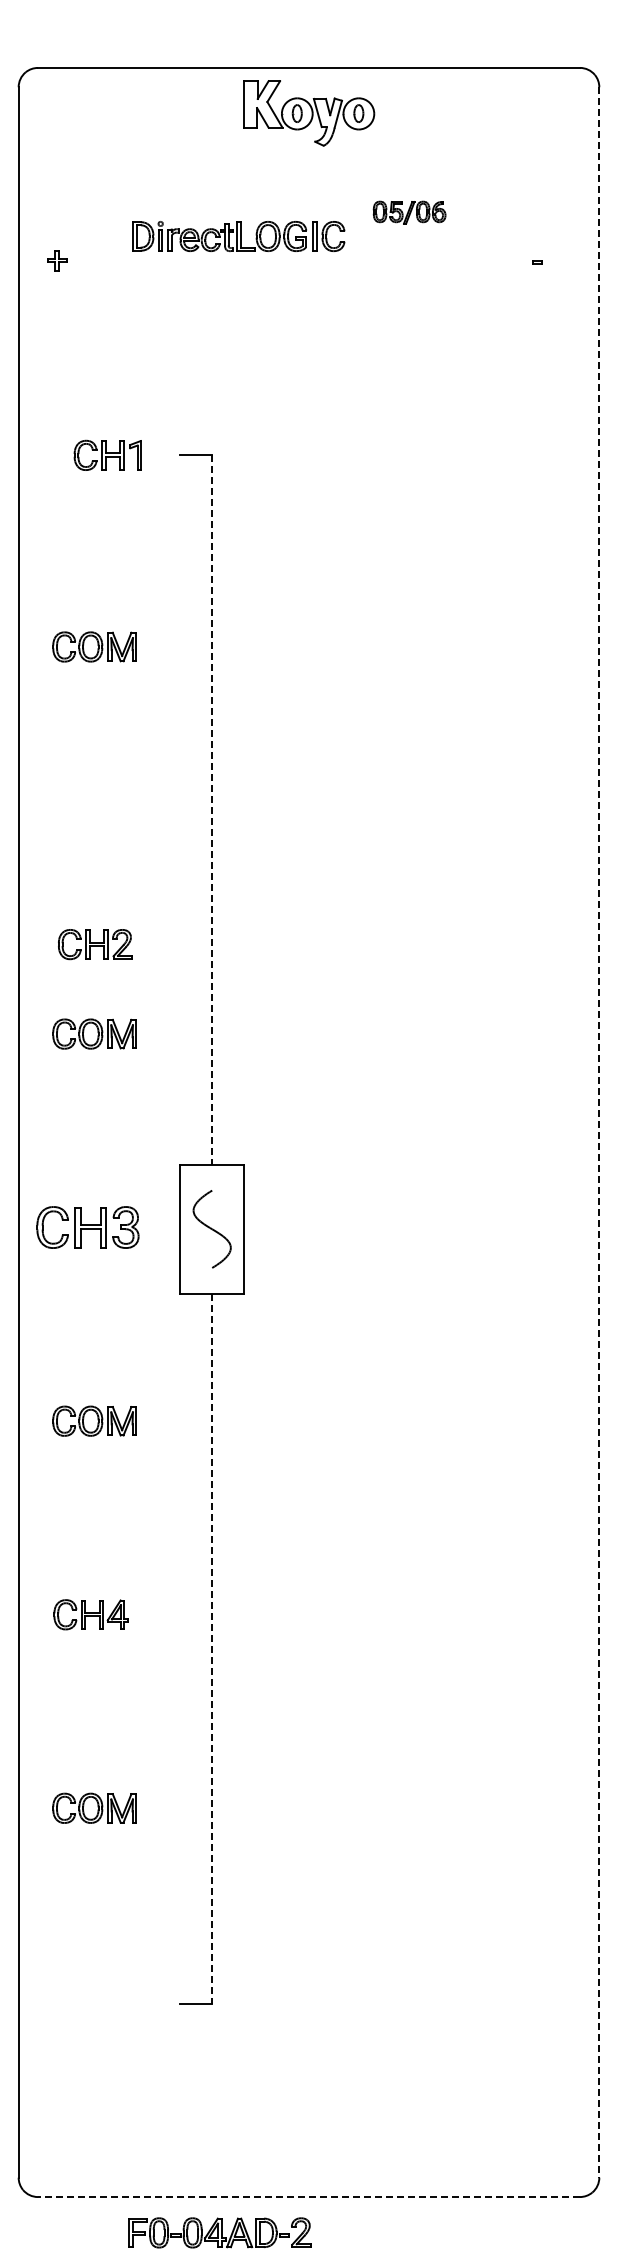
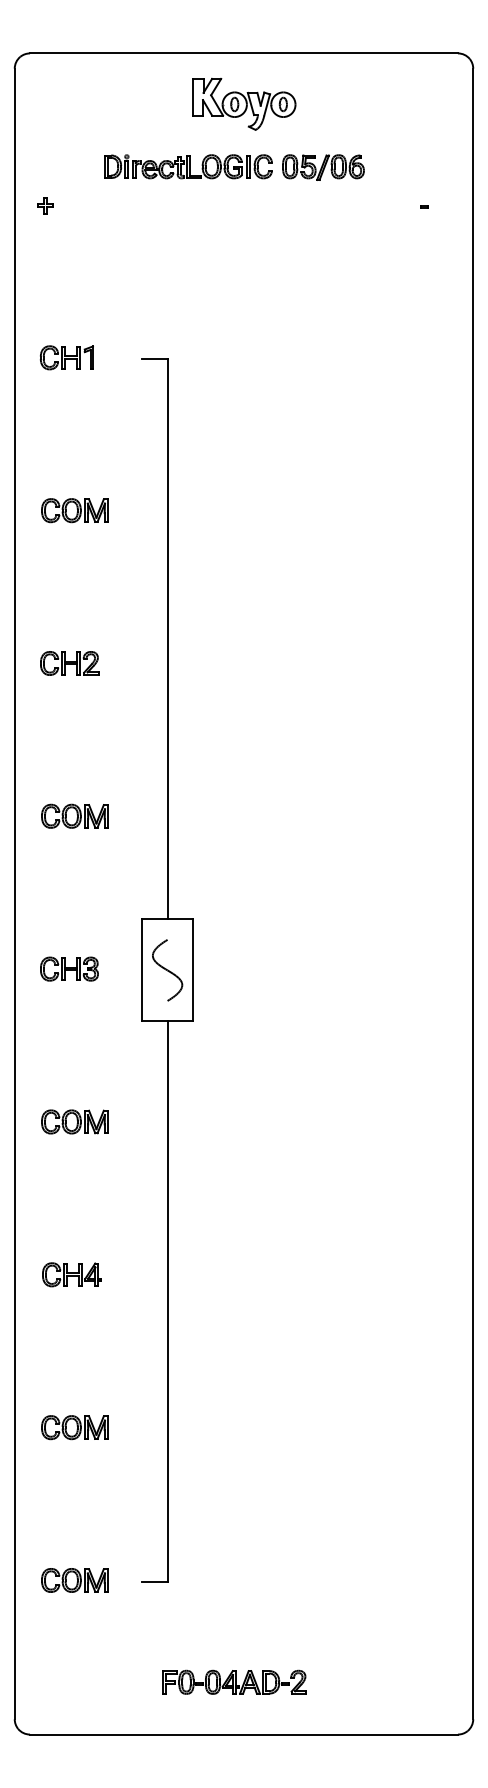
part: (309, 113) -> (244, 104), moved
part: (409, 212) -> (323, 167), size x1.43
part: (238, 236) -> (188, 166), moved
part: (107, 454) -> (66, 357), moved
line: (212, 809) -> (167, 638), dashed -> solid
part: (95, 944) -> (69, 663), moved
line: (599, 1132) -> (473, 894), dashed -> solid
part: (87, 1227) -> (69, 969), size x0.71
line: (212, 1648) -> (167, 1301), dashed -> solid
part: (94, 2001) -> (74, 1580), added
line: (308, 2197) -> (243, 1734), dashed -> solid
part: (219, 2232) -> (234, 1682), moved

